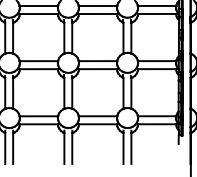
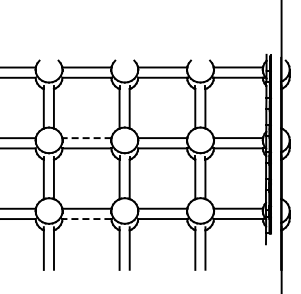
line: (38, 61) -> (86, 138), solid -> dashed
line: (38, 124) -> (86, 219), solid -> dashed

